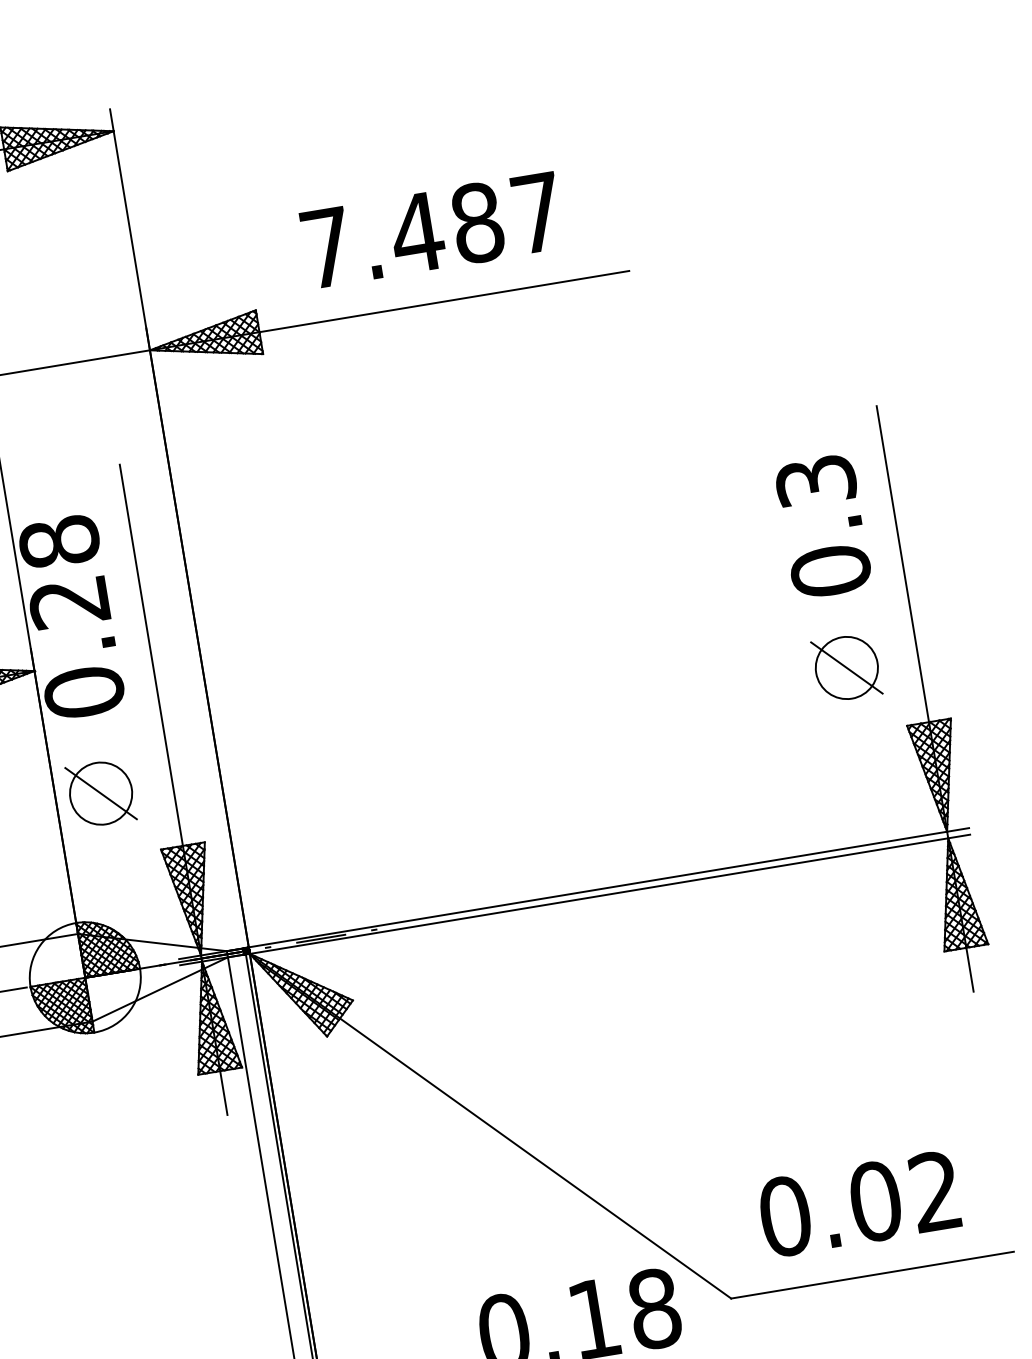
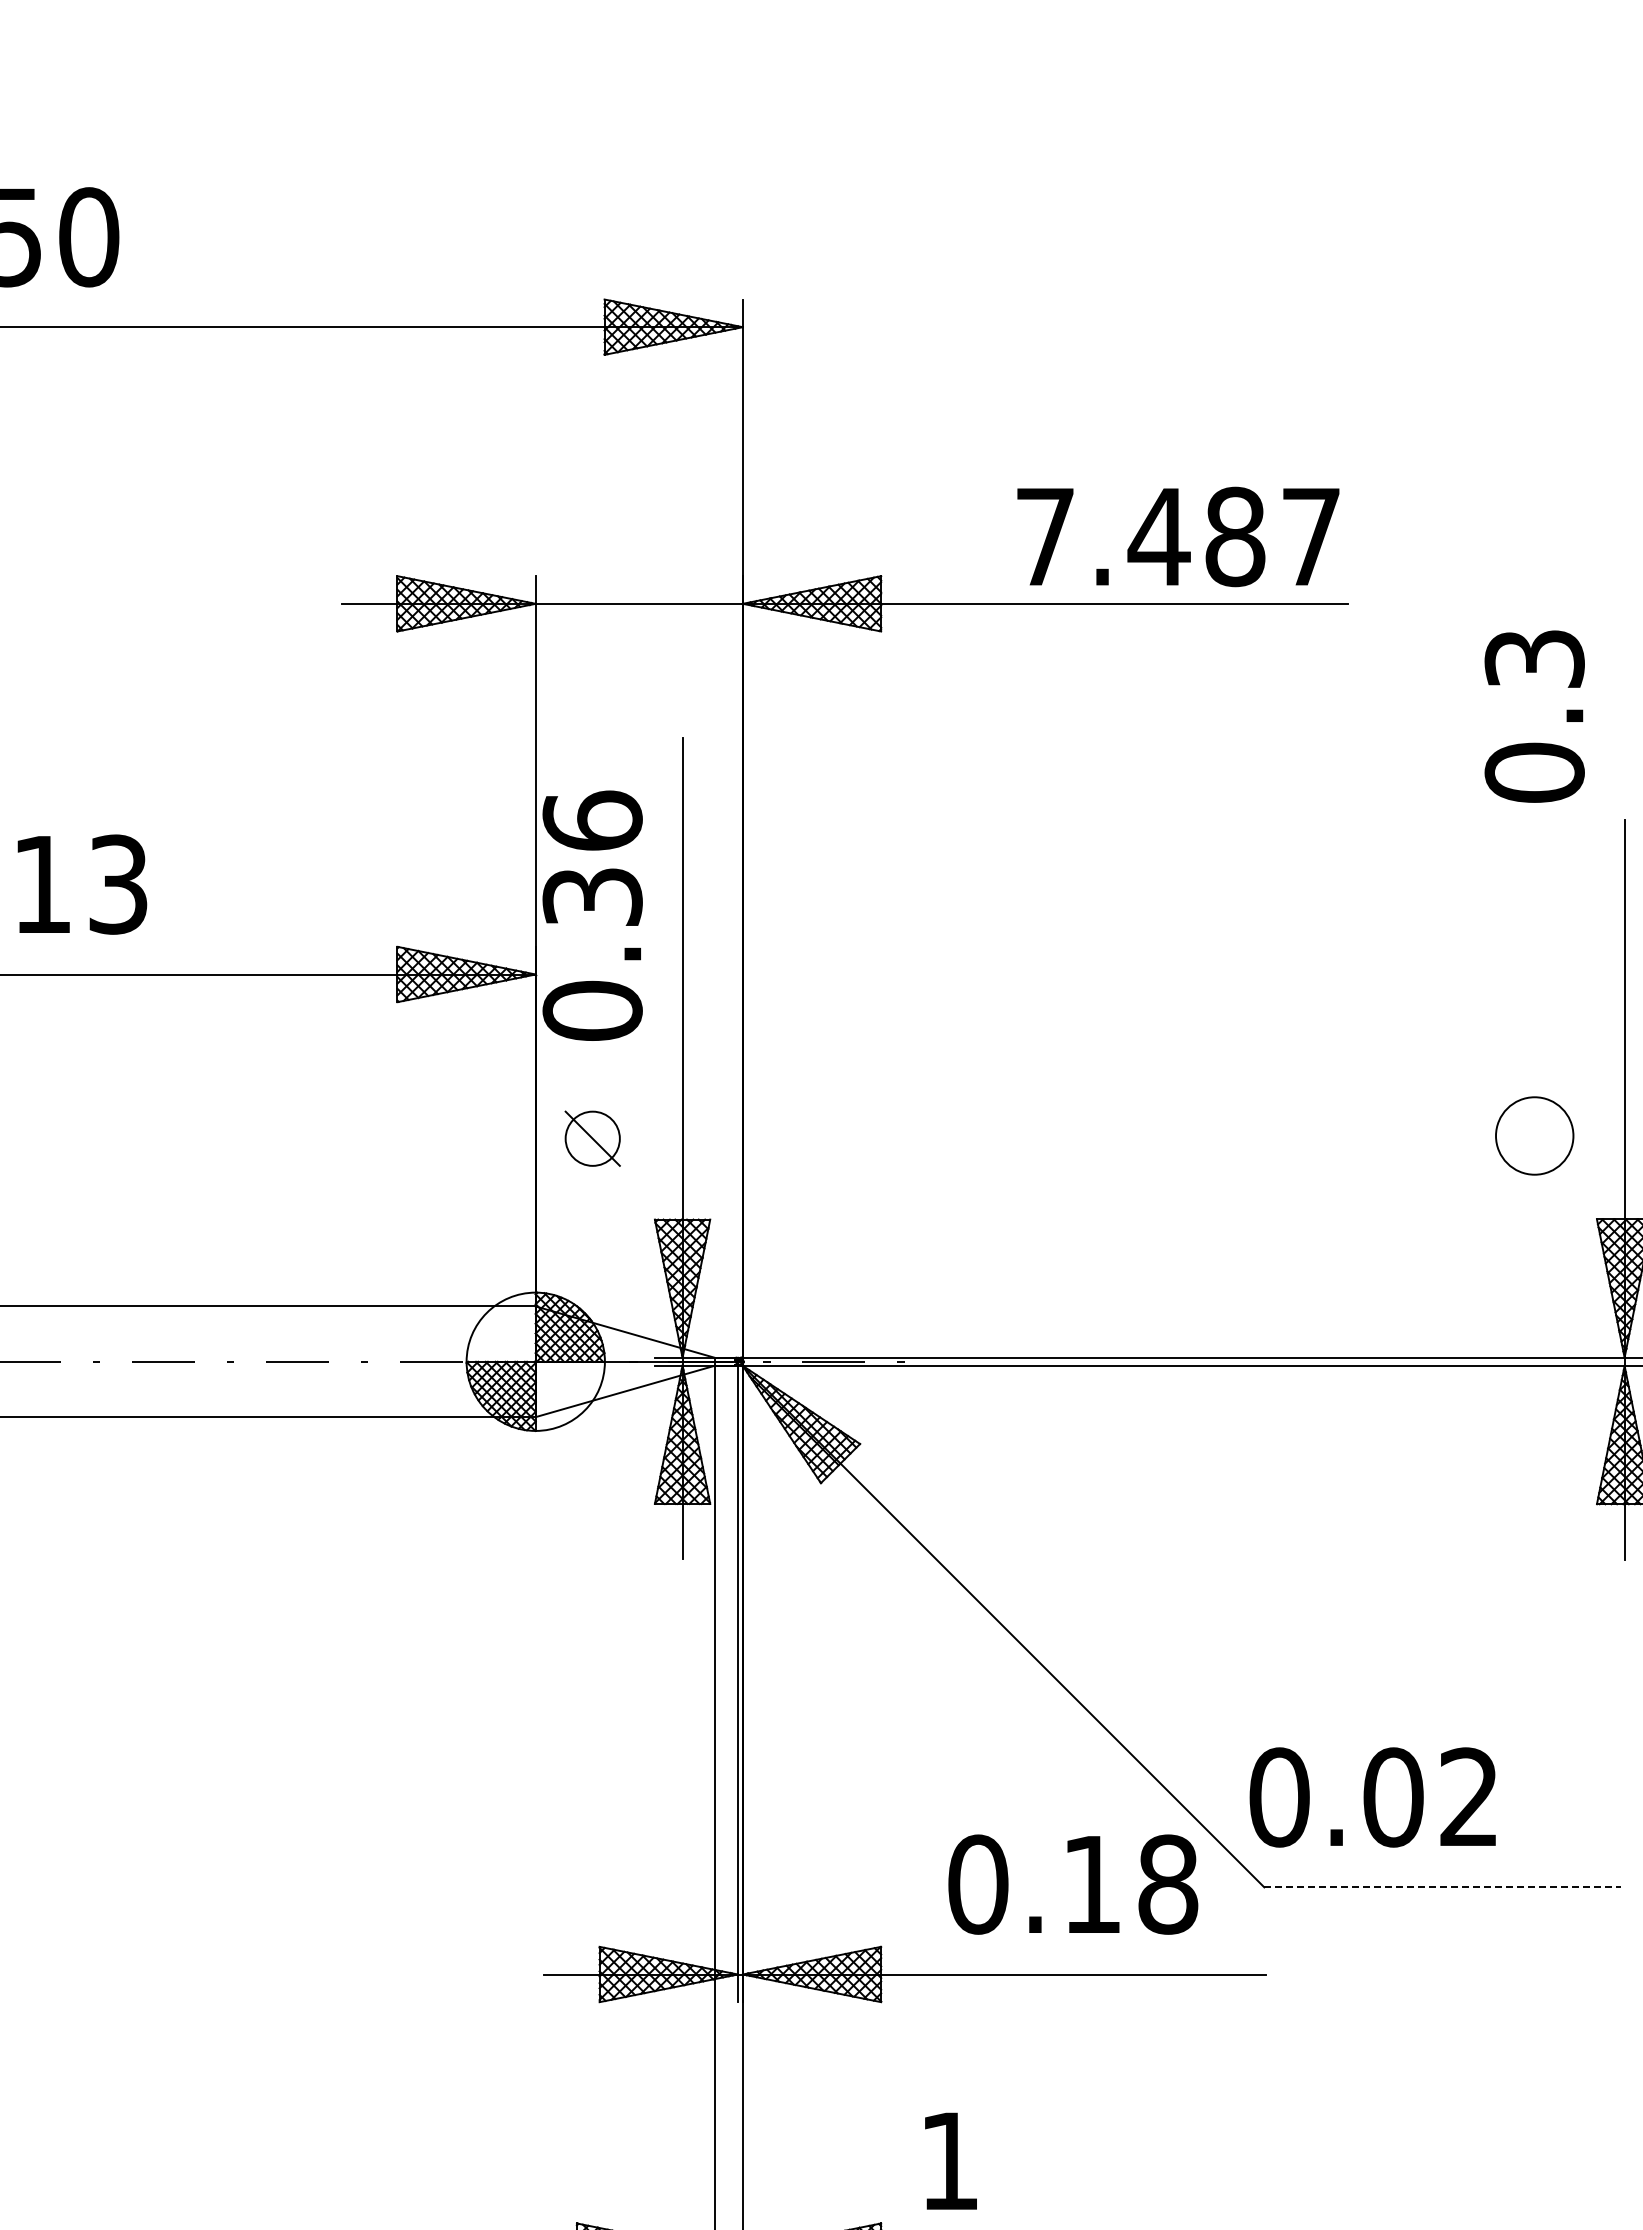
text: (432, 230) -> (1178, 536), moved
text: (823, 526) -> (1534, 716), moved
text: (64, 571) -> (592, 858), 0.28 -> 0.36
line: (846, 667) -> (1534, 1135), removed
part: (100, 793) -> (592, 1138), size x0.7
text: (858, 1204) -> (1372, 1797), moved
line: (873, 1275) -> (1443, 1887), solid -> dashed

